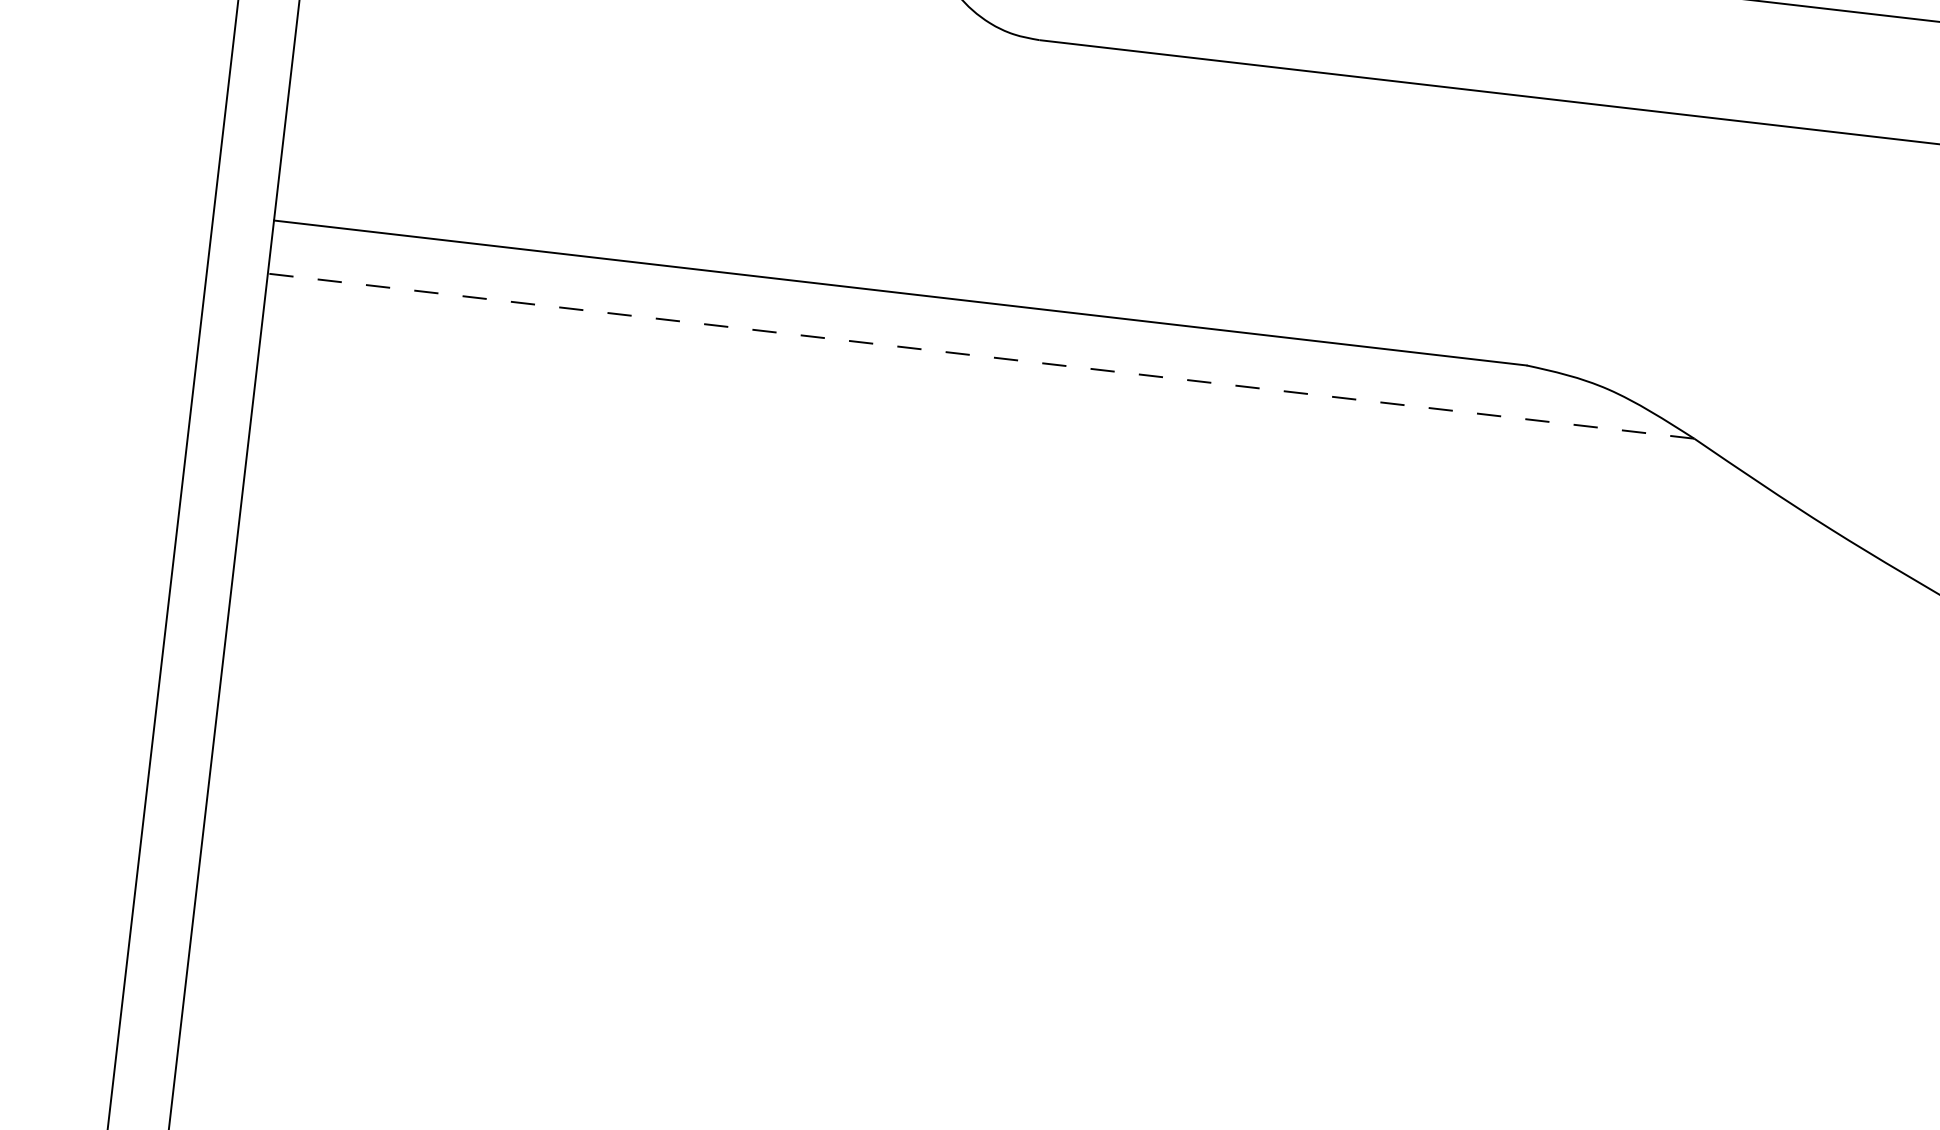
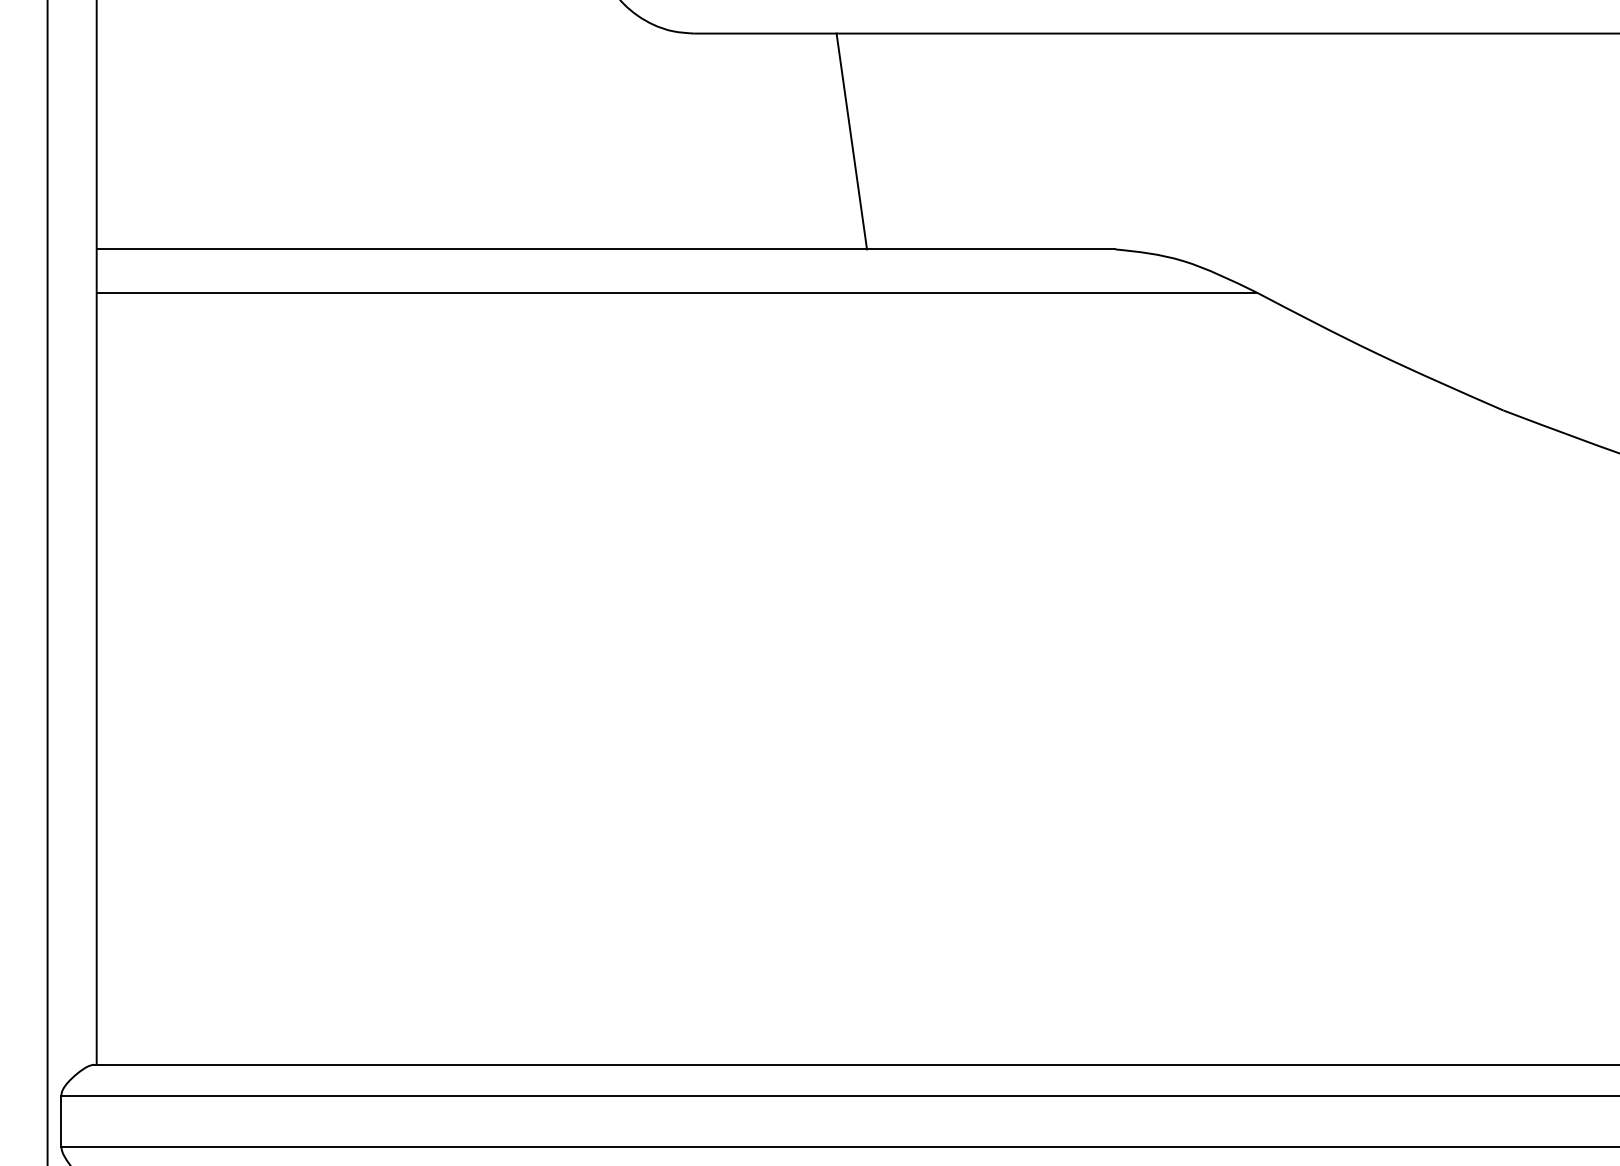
line: (1217, 195) -> (851, 141), added
line: (980, 355) -> (676, 292), dashed -> solid

